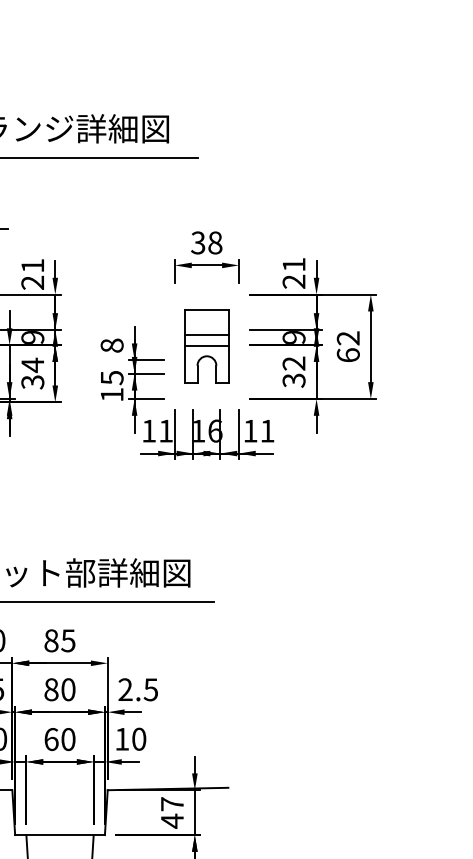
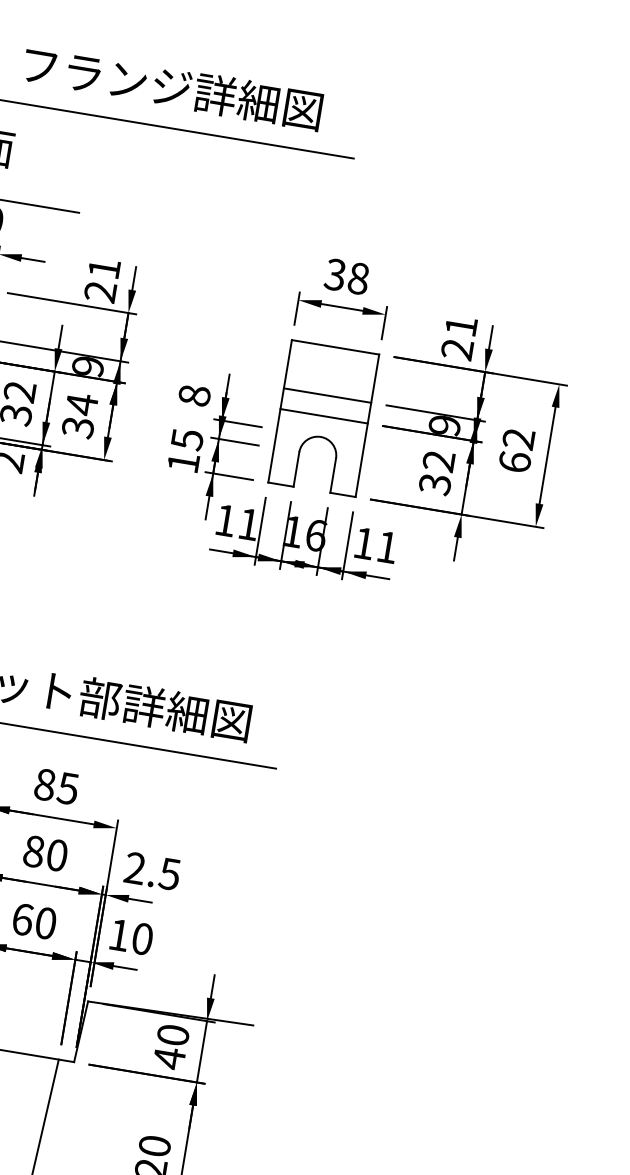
part: (206, 346) -> (323, 418), size x1.43
text: (171, 804) -> (171, 1035), 47 -> 40

